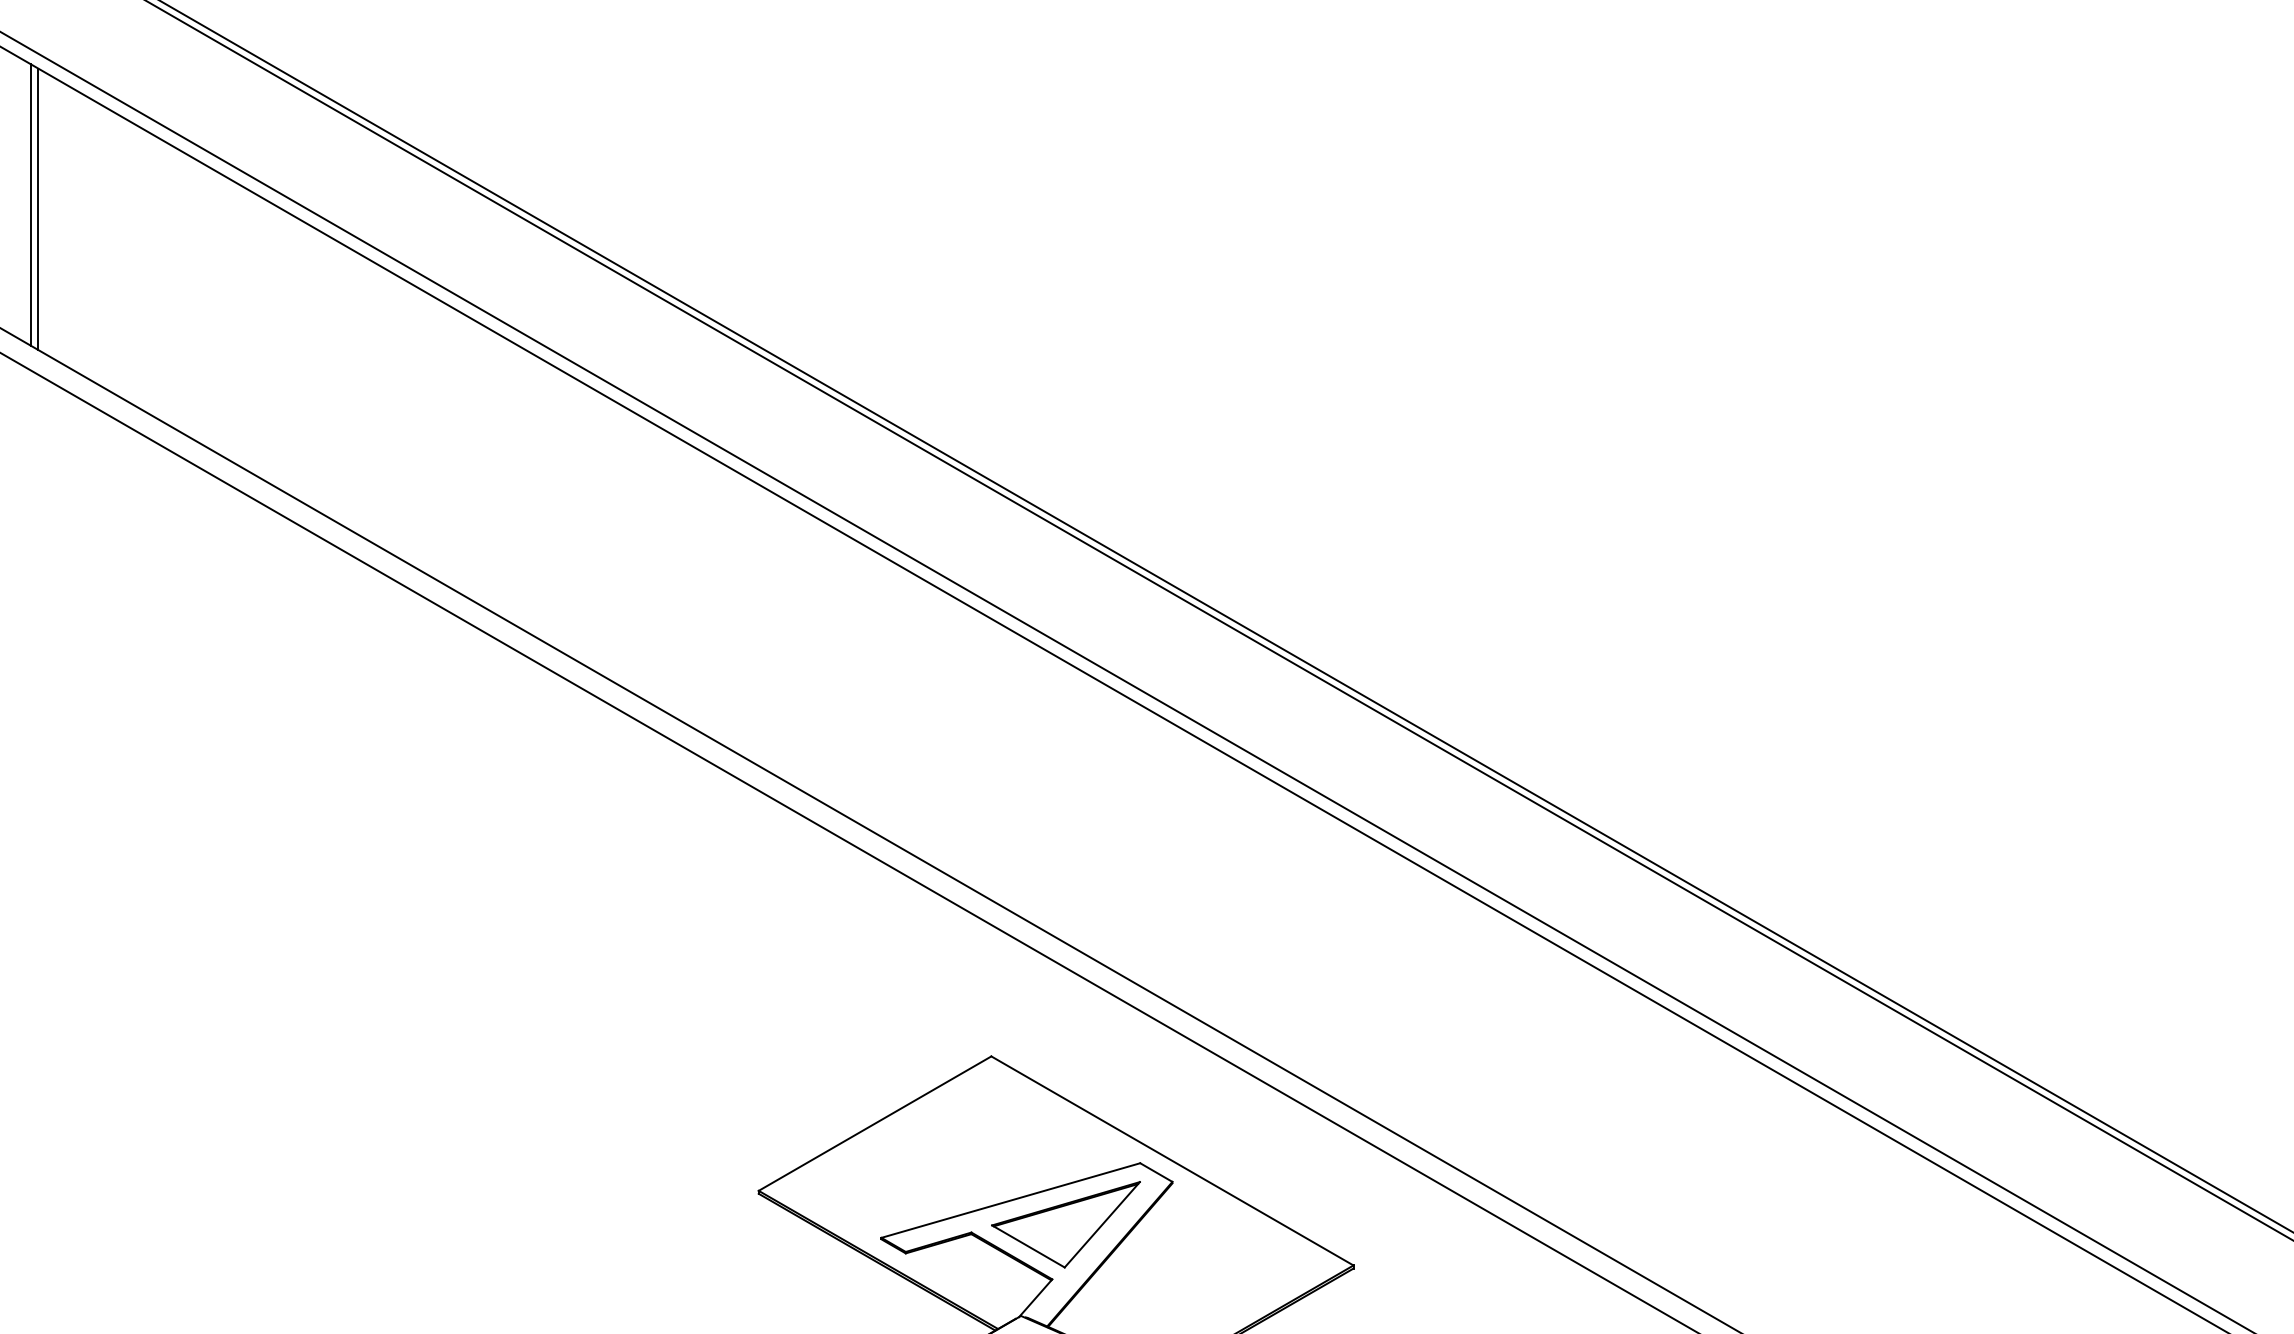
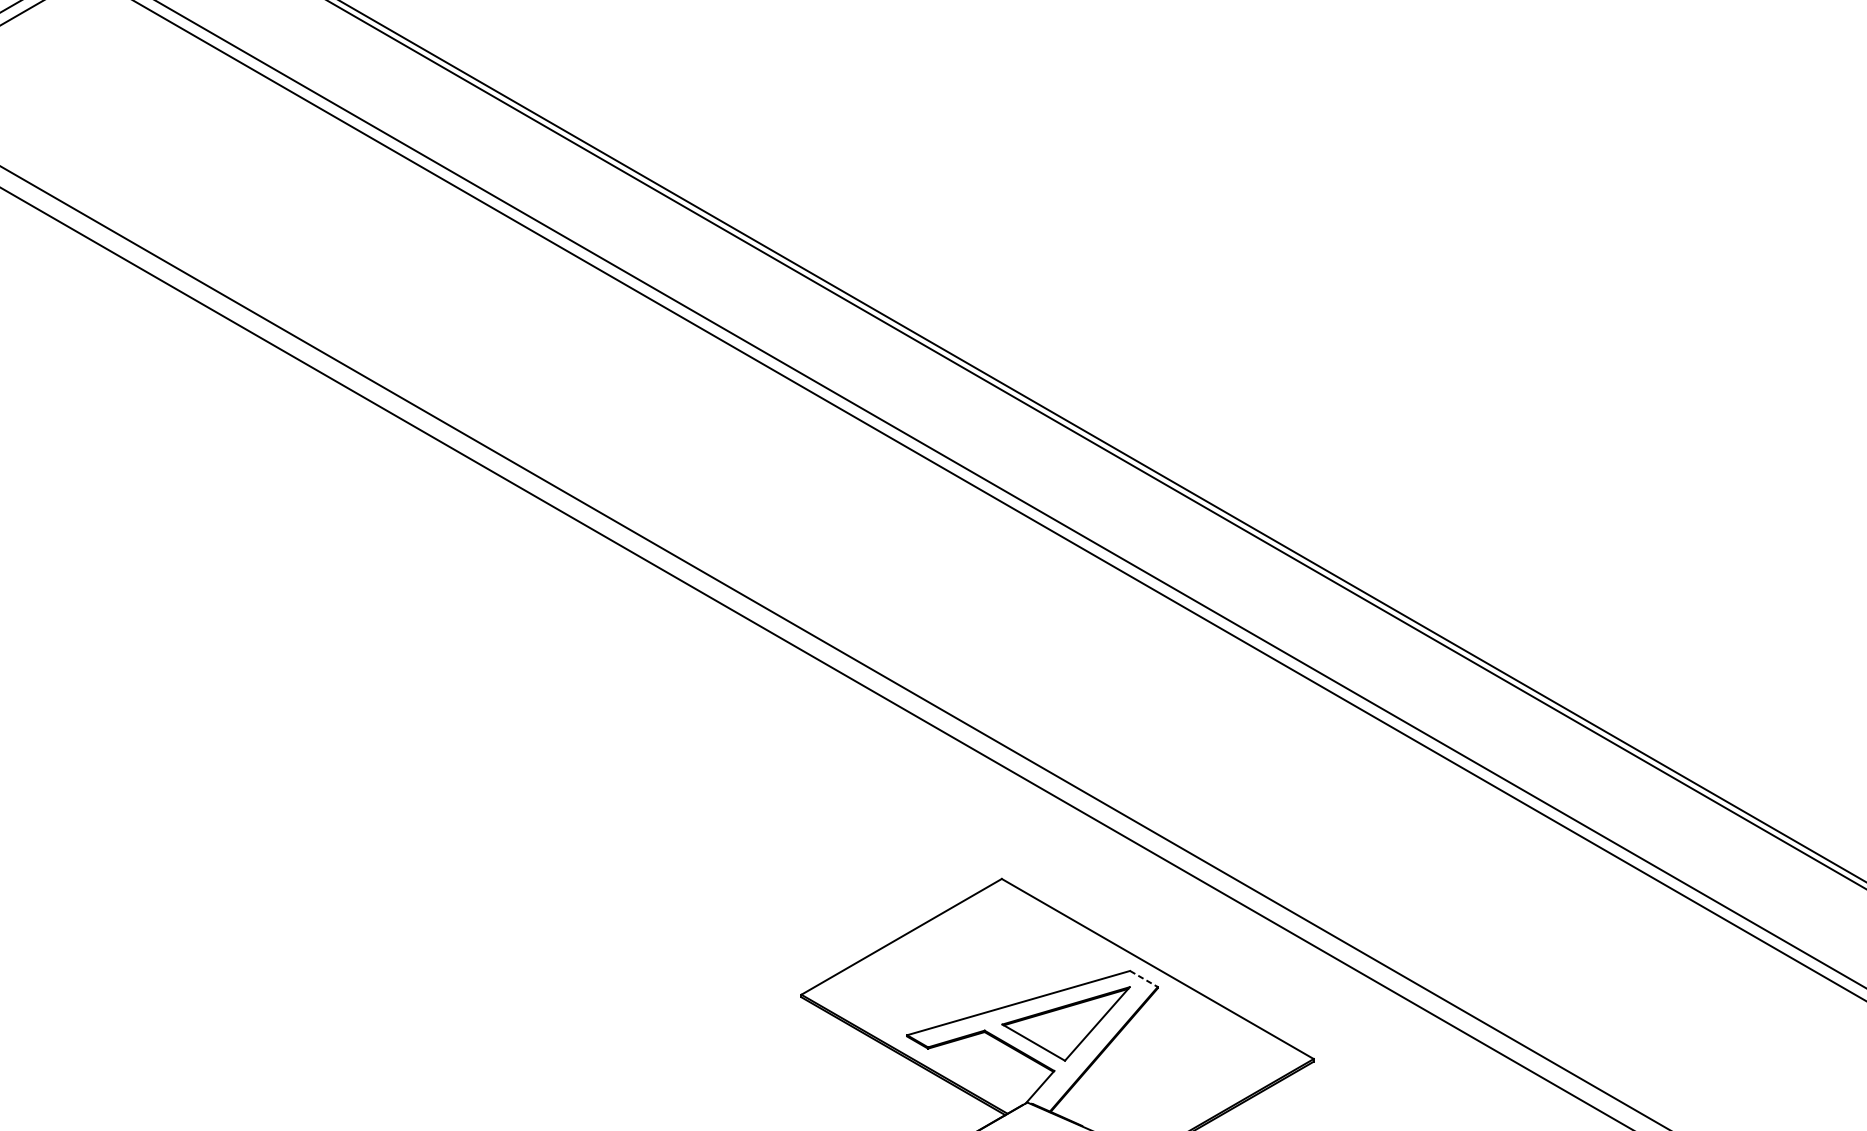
line: (30, 204) -> (174, 145), removed
line: (38, 209) -> (181, 149), removed
line: (1156, 1172) -> (1144, 978), solid -> dashed

